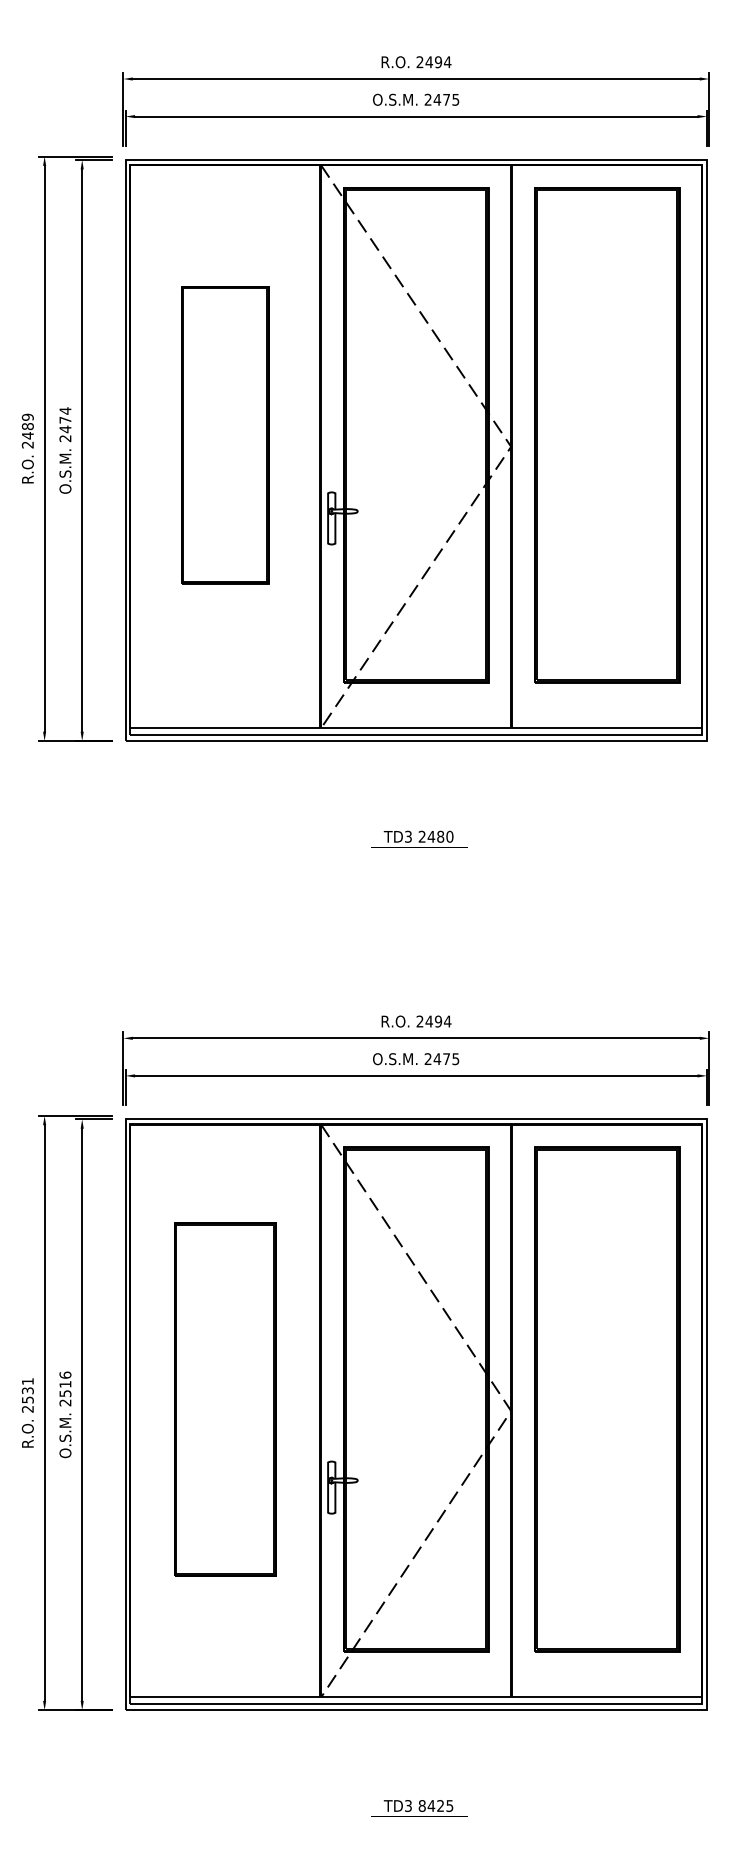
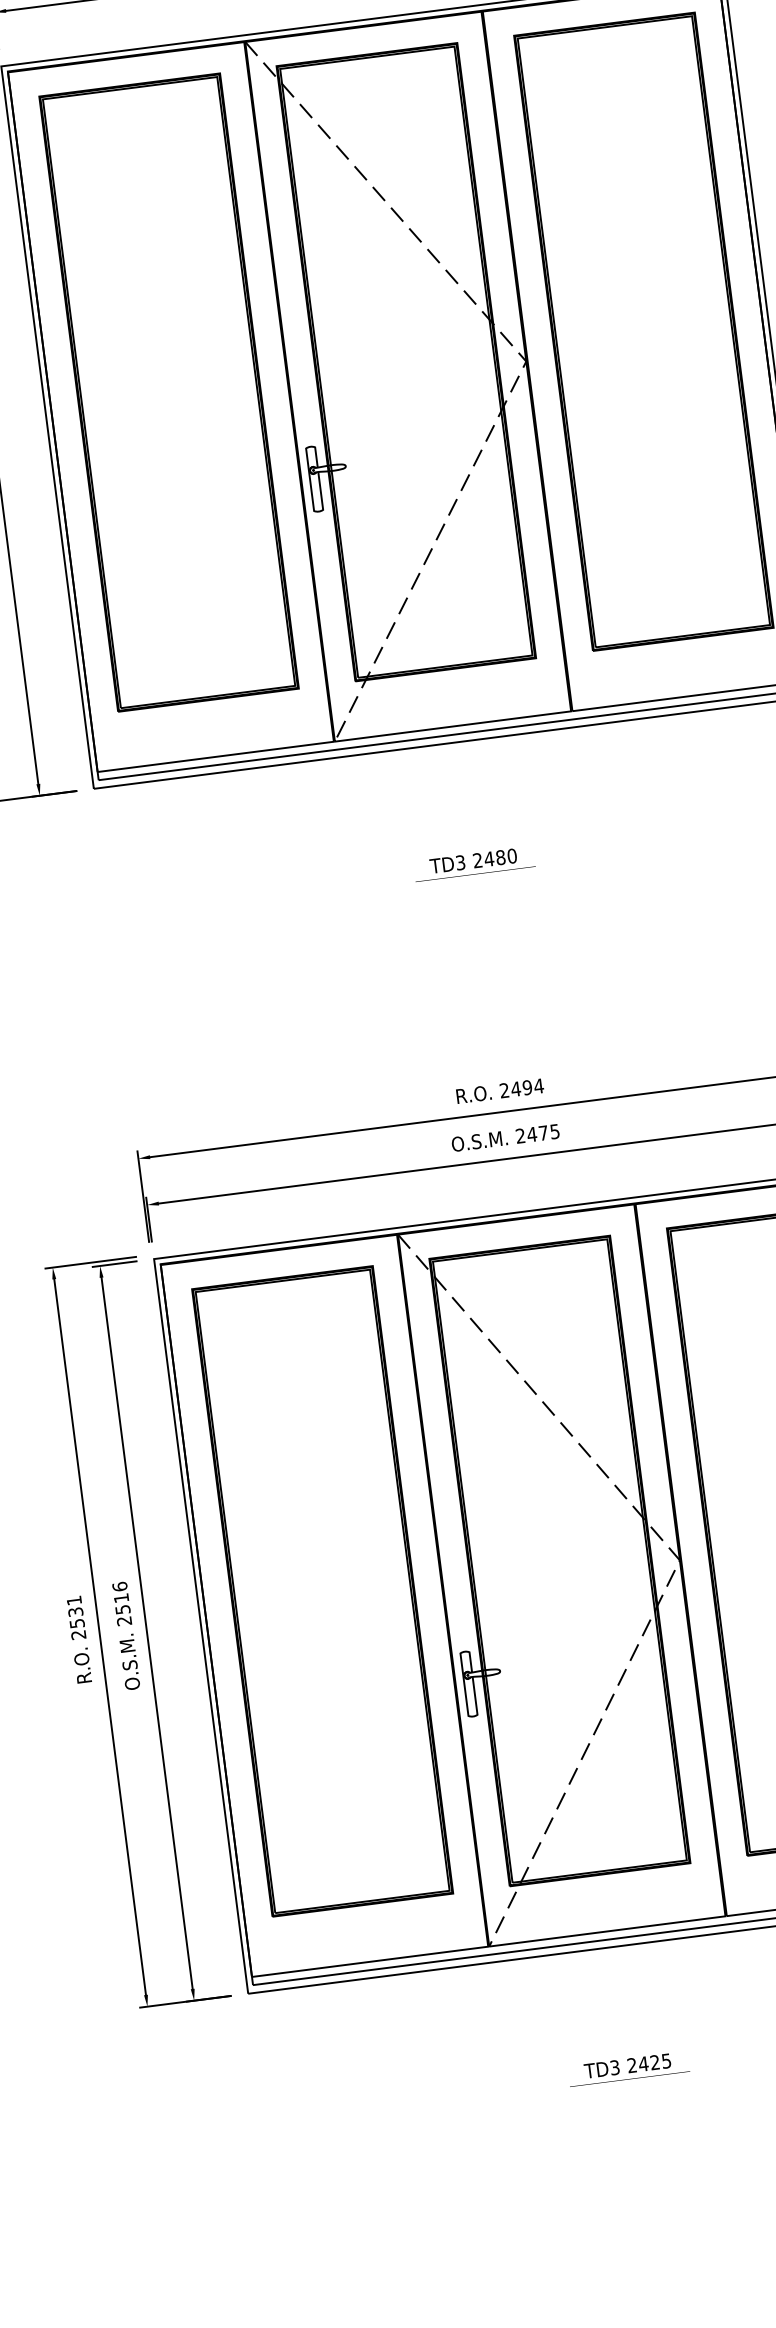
part: (225, 435) -> (169, 392), size x1.67
part: (225, 1399) -> (322, 1591), size x1.43
text: (421, 1805) -> (631, 2065), 8425 -> 2425

